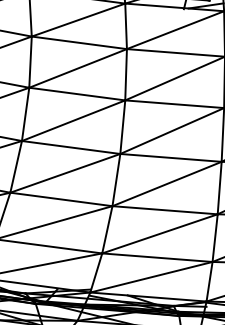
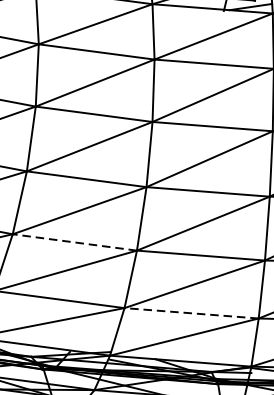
line: (61, 199) -> (74, 242), solid -> dashed
line: (156, 257) -> (190, 313), solid -> dashed

